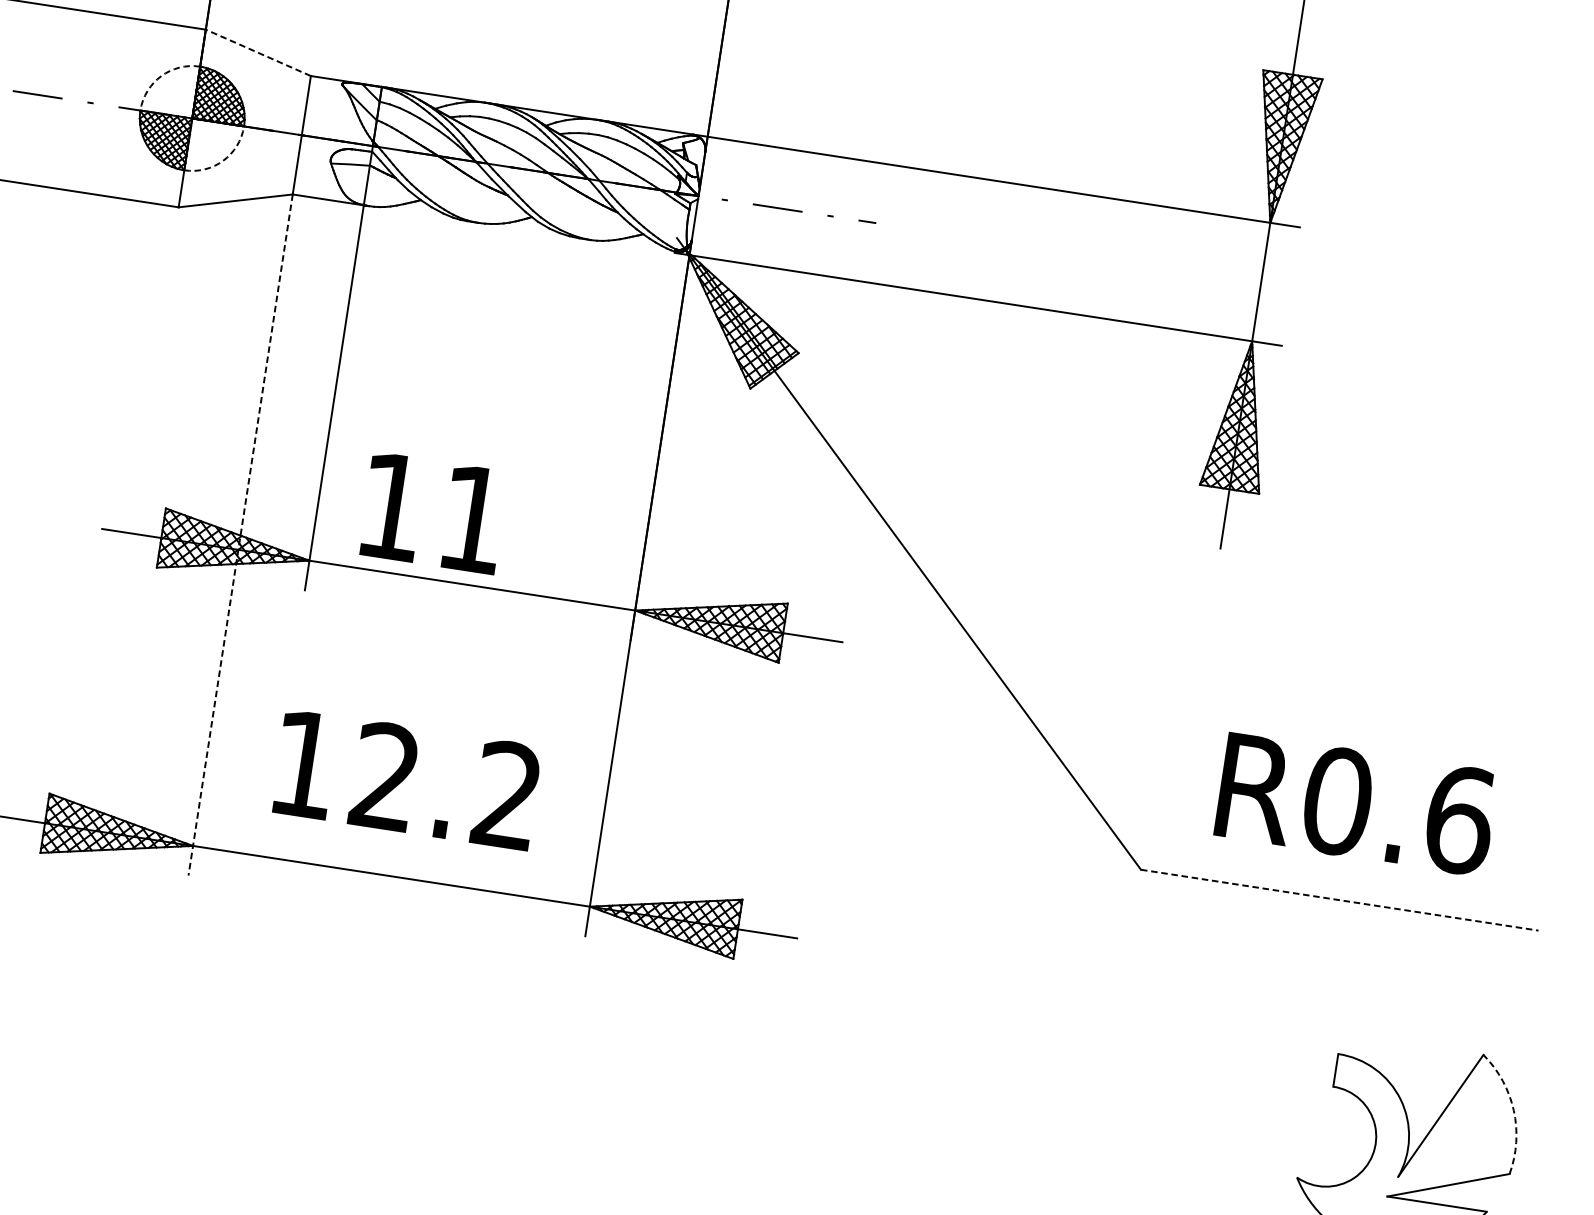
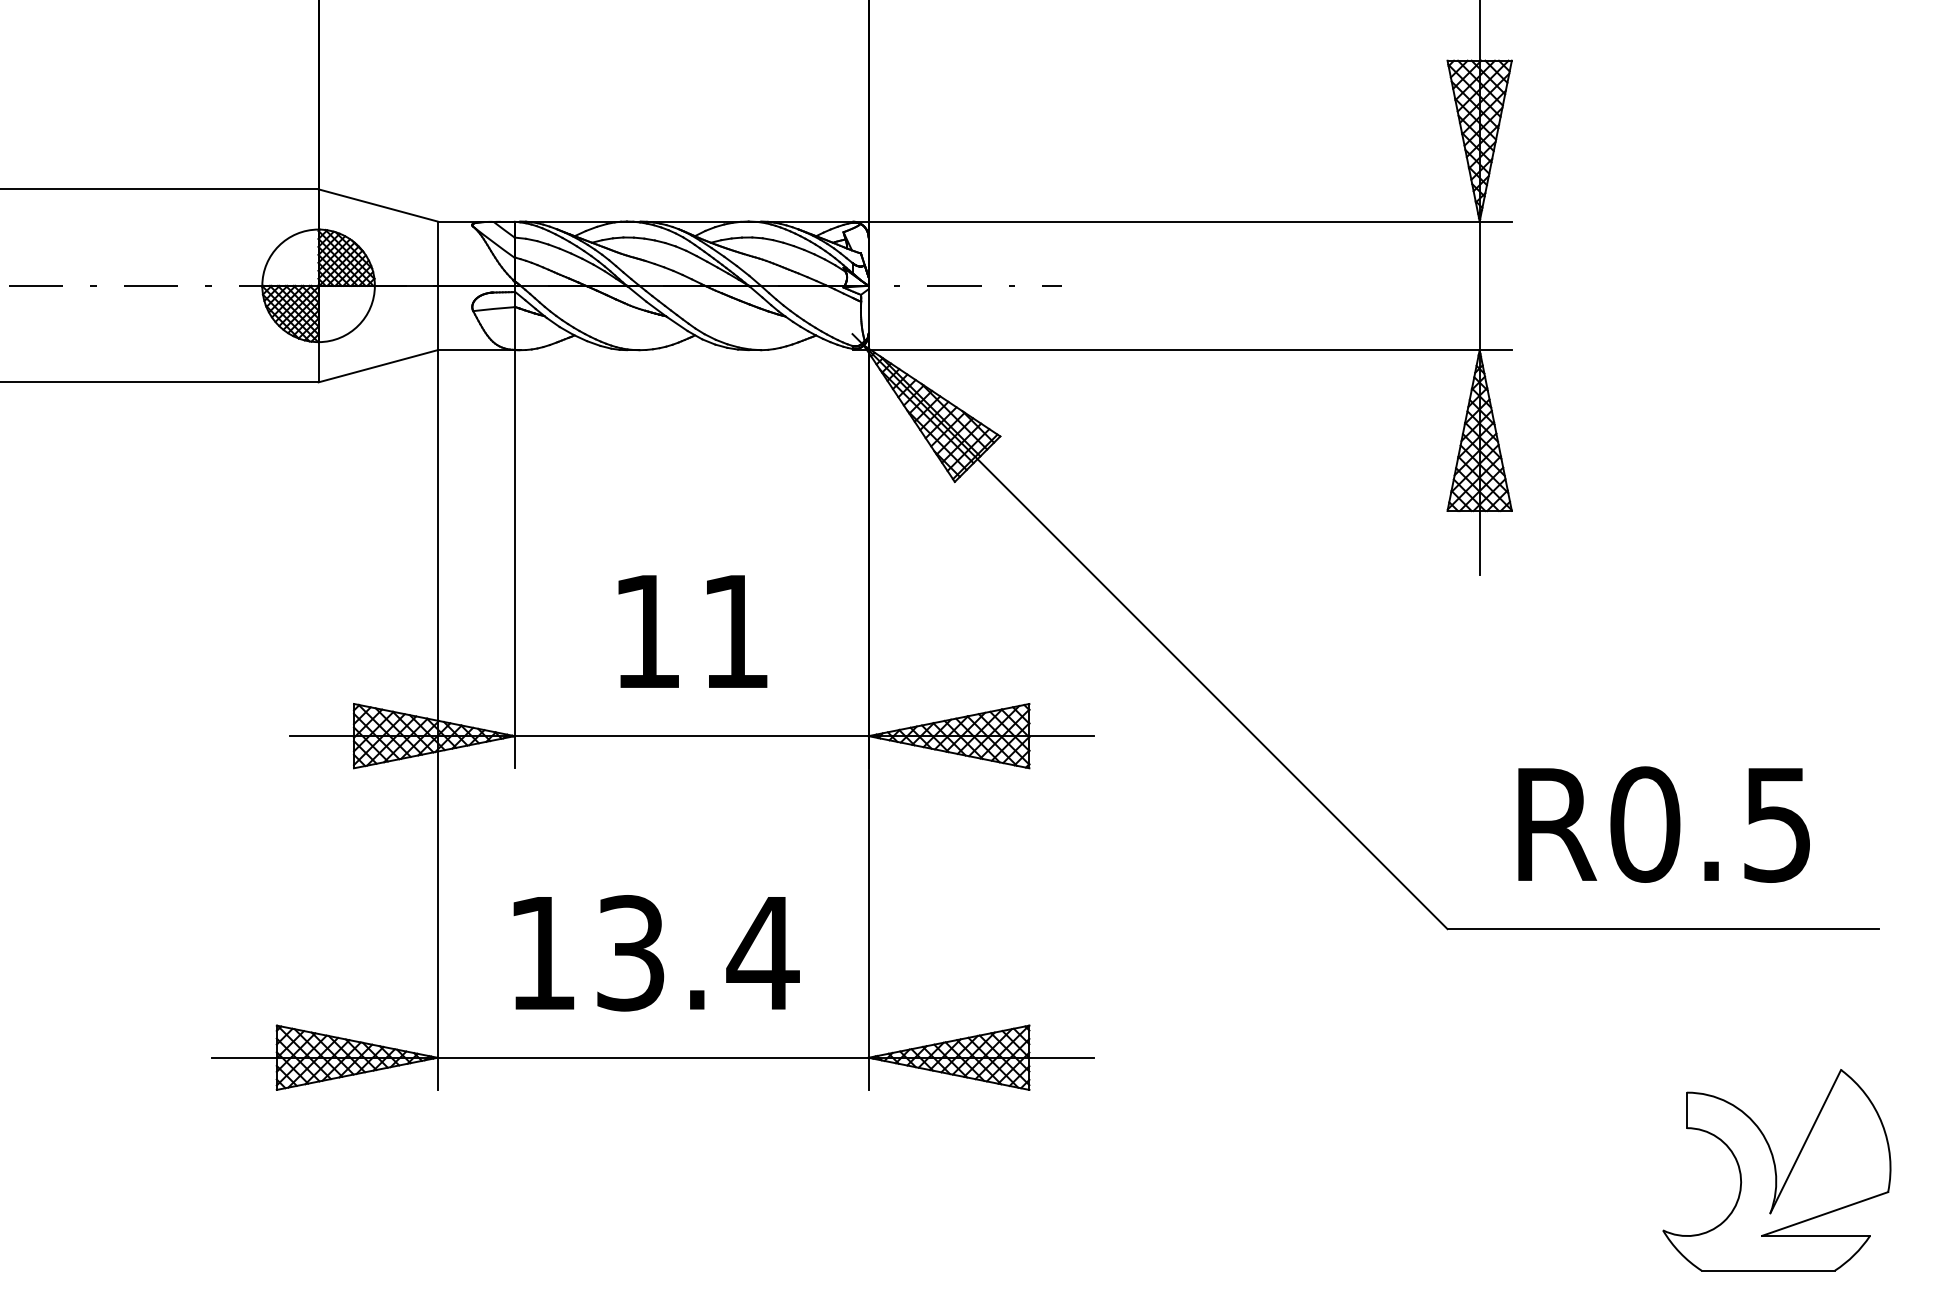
line: (258, 52) -> (378, 205), dashed -> solid
arc: (160, 76) -> (278, 246), dashed -> solid
arc: (223, 160) -> (358, 325), dashed -> solid
text: (433, 513) -> (692, 631), moved
line: (240, 535) -> (437, 720), dashed -> solid
text: (447, 786) -> (698, 953), 12.2 -> 13.4
text: (1460, 820) -> (1778, 824), R0.6 -> R0.5
line: (1339, 900) -> (1663, 929), dashed -> solid
arc: (1513, 1110) -> (1882, 1124), dashed -> solid

